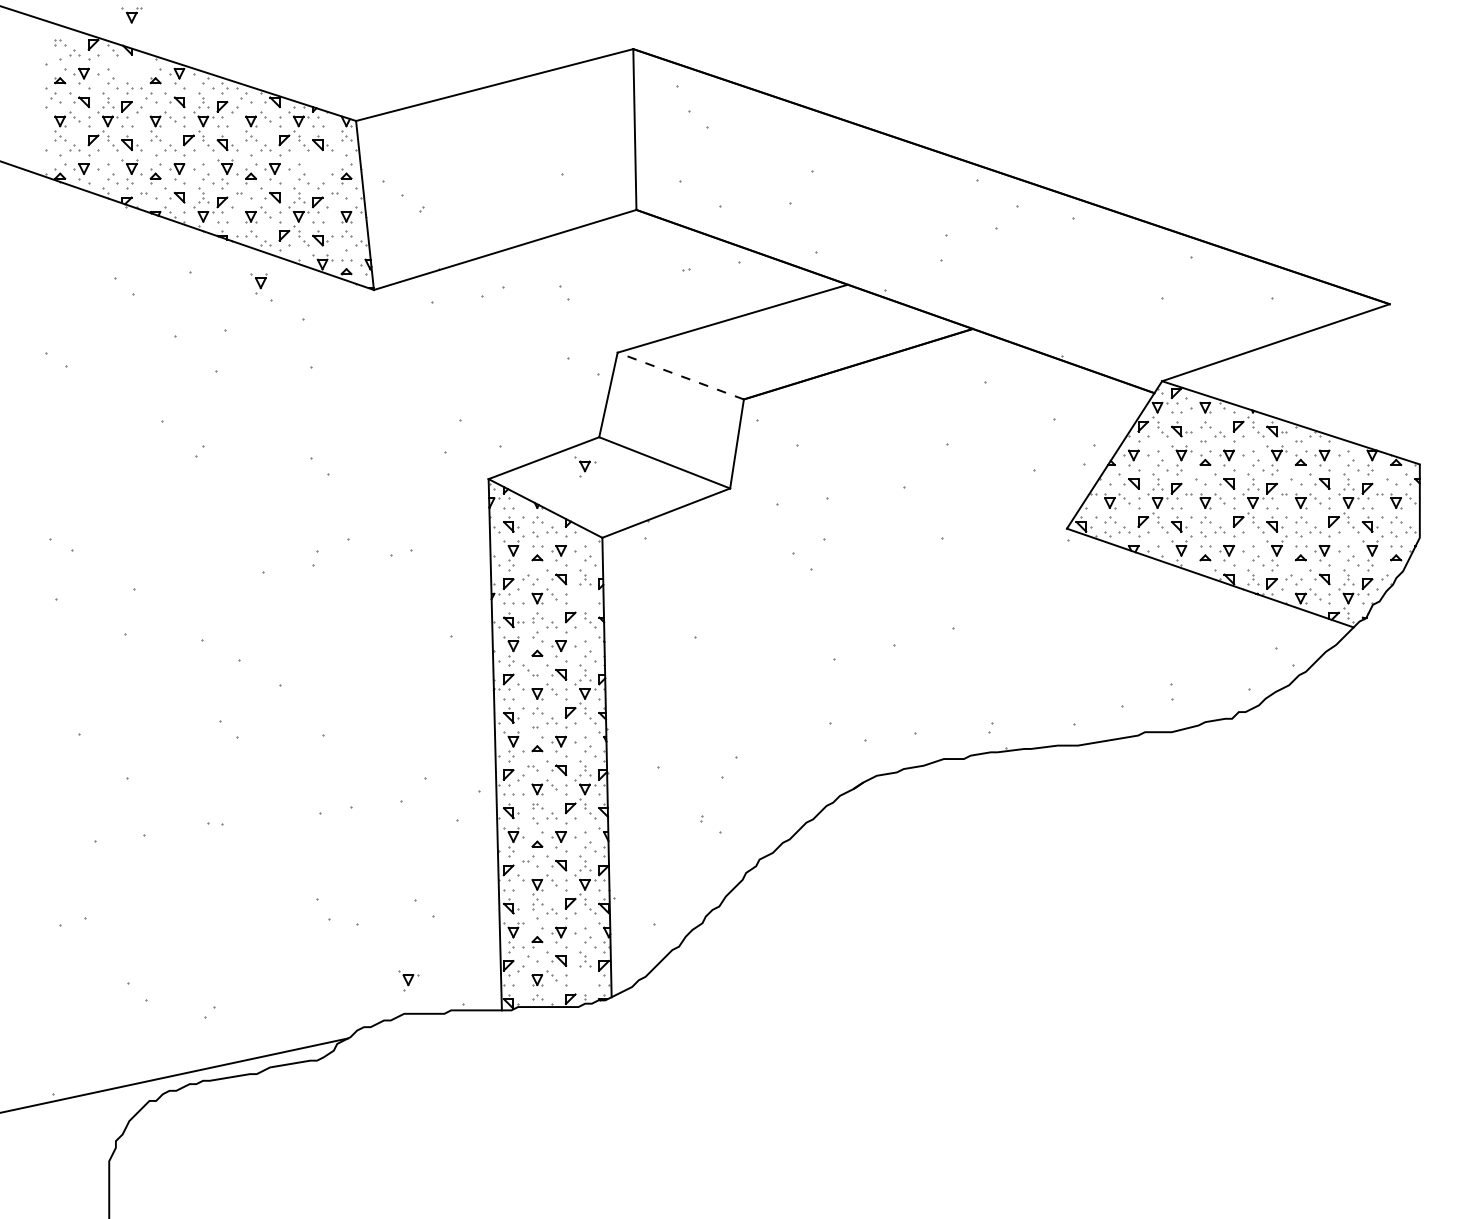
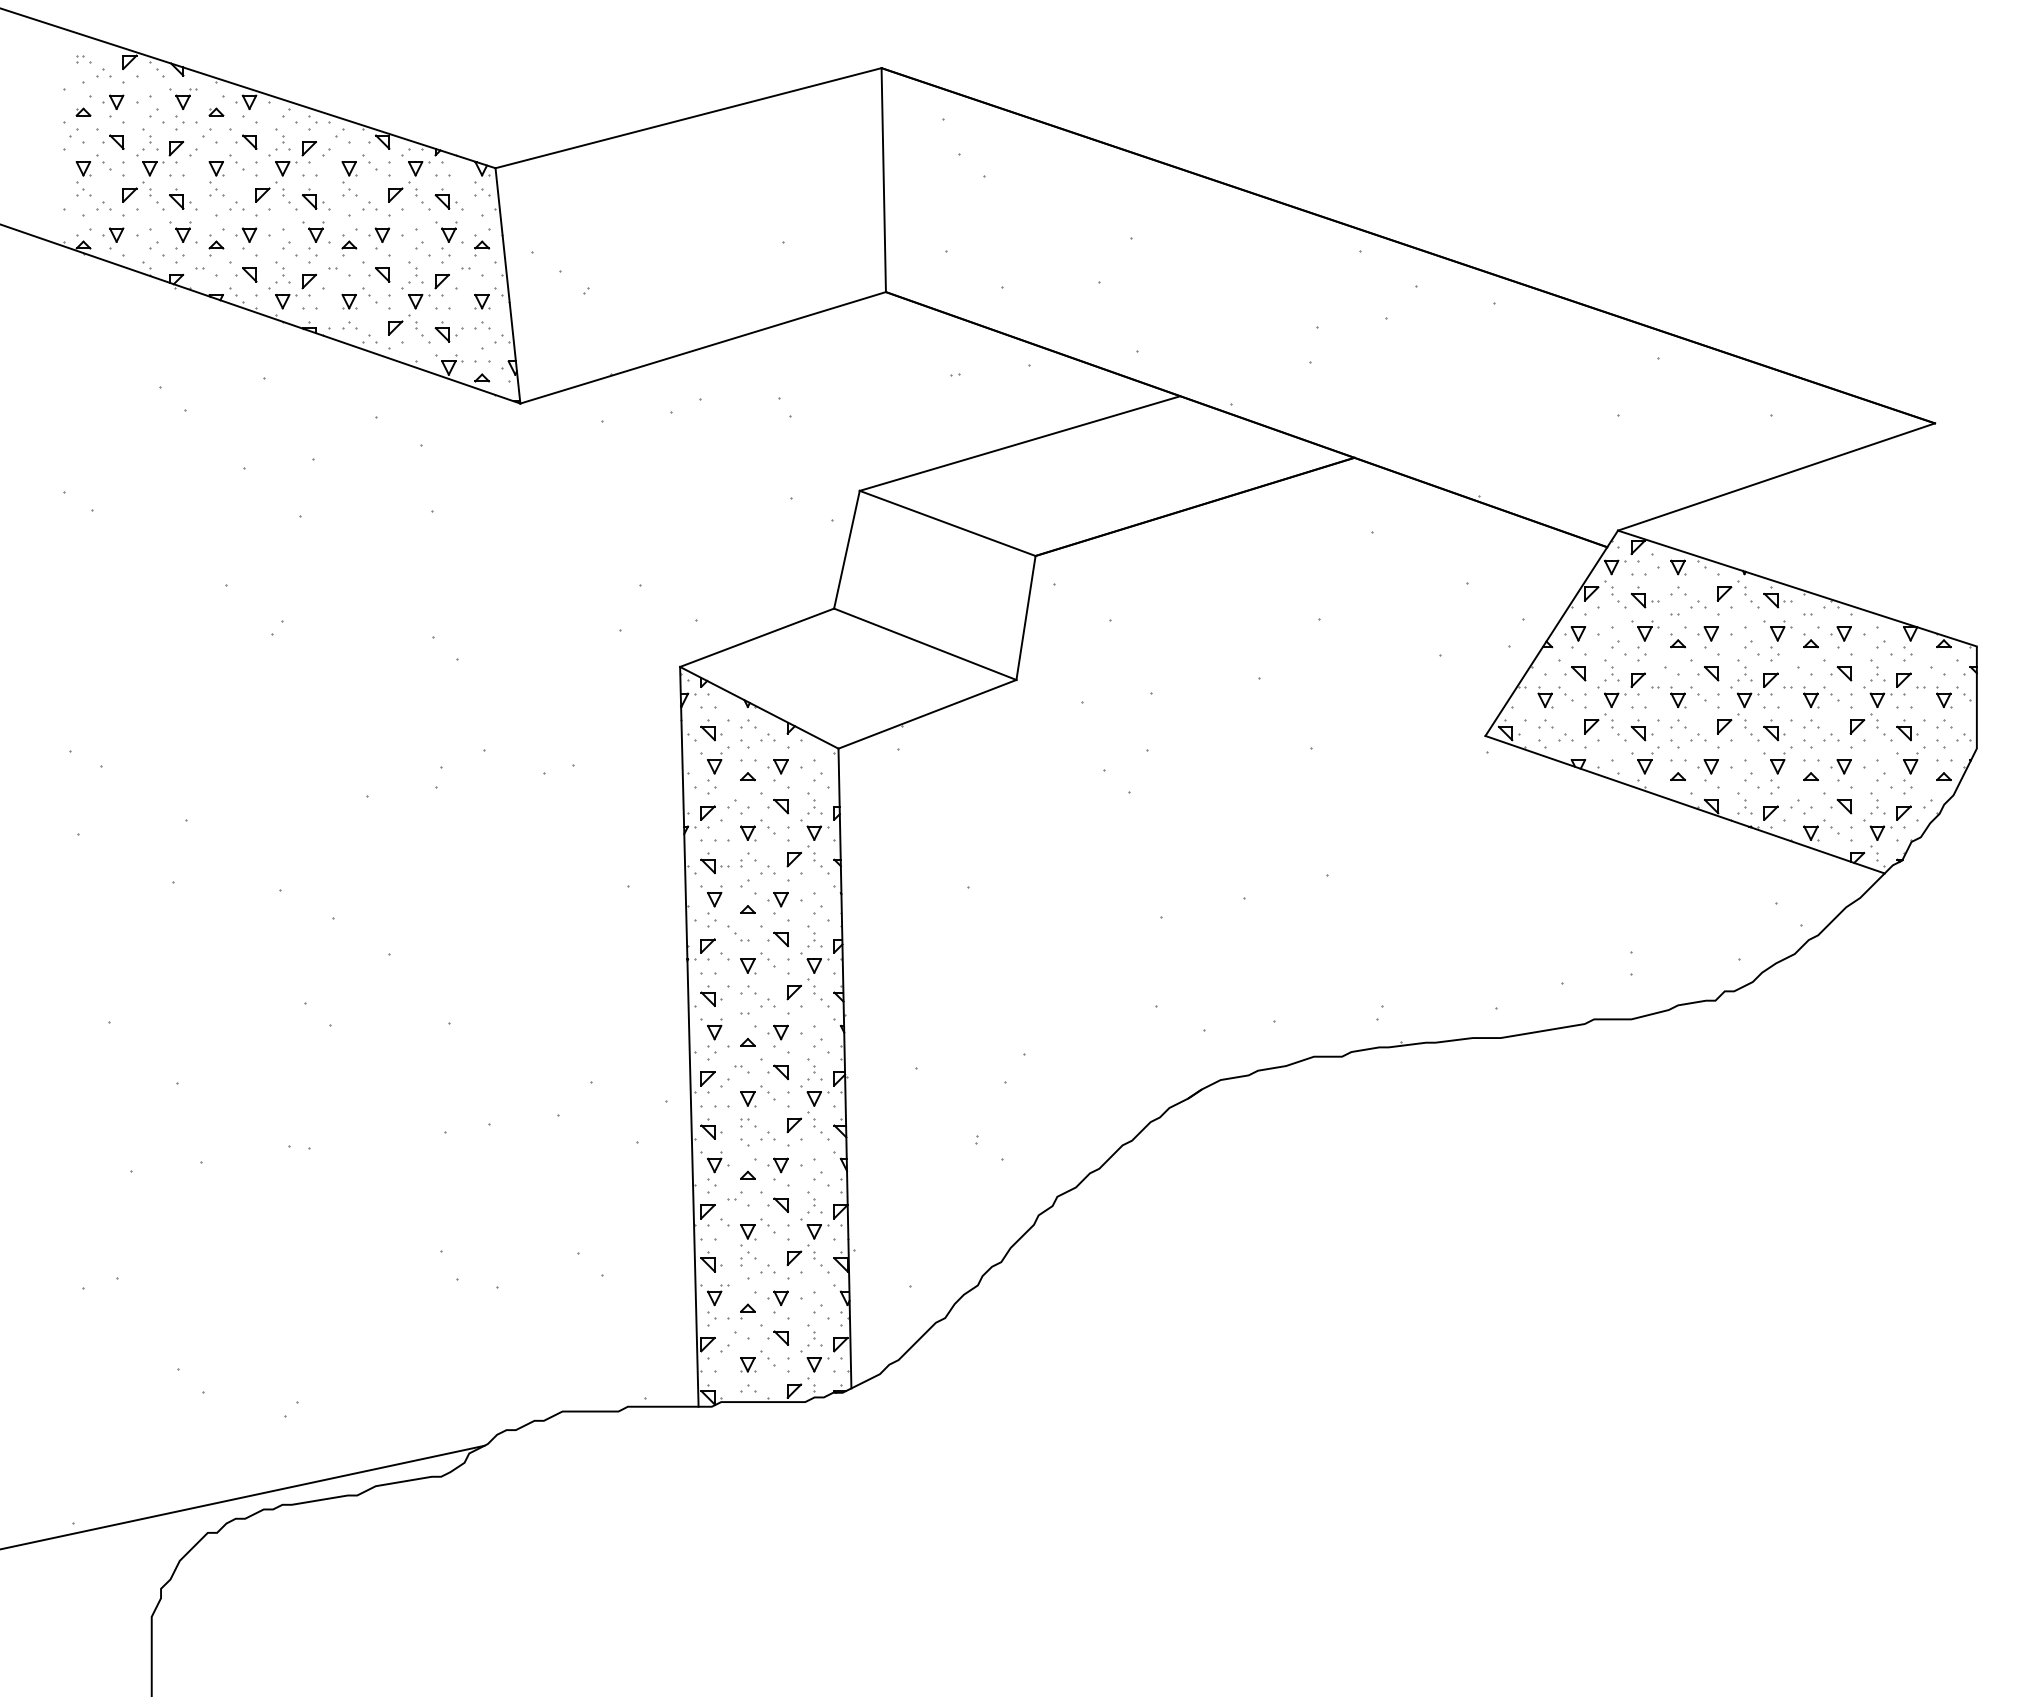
part: (132, 14) -> (183, 98), moved
part: (259, 283) -> (446, 235), moved
line: (680, 376) -> (947, 523), dashed -> solid
part: (585, 466) -> (814, 833), moved
part: (408, 980) -> (814, 1364), moved

